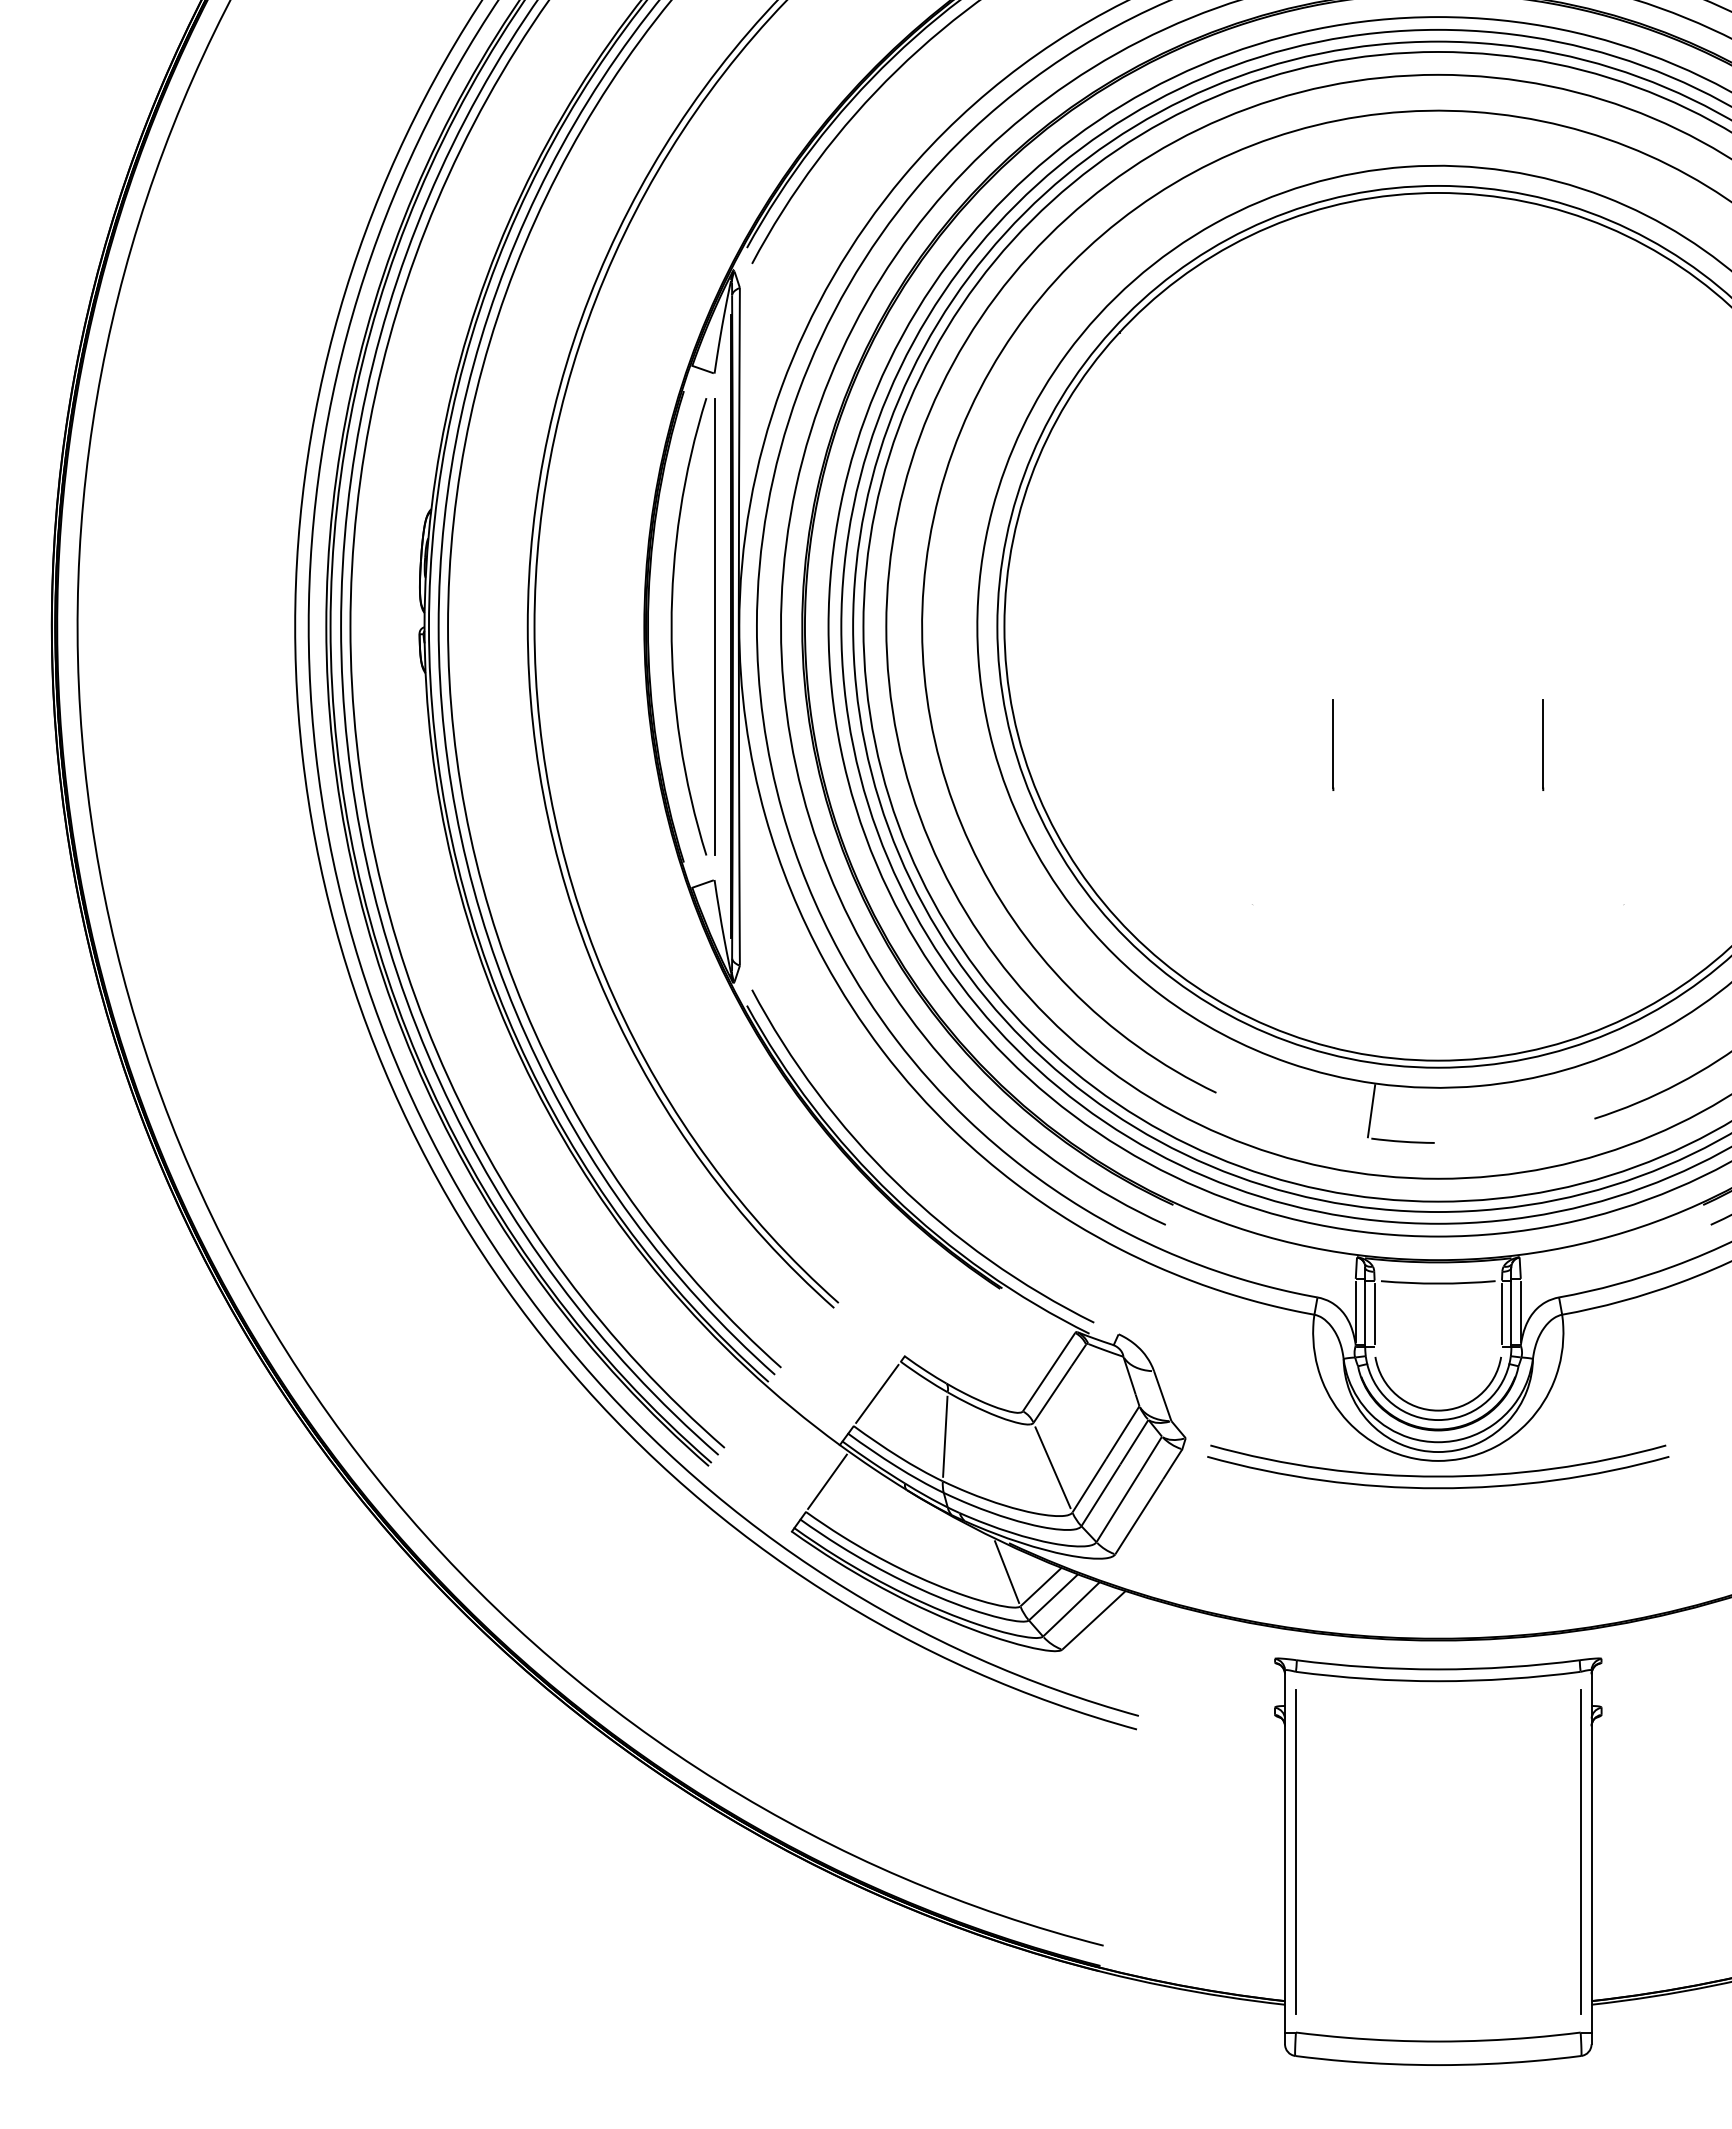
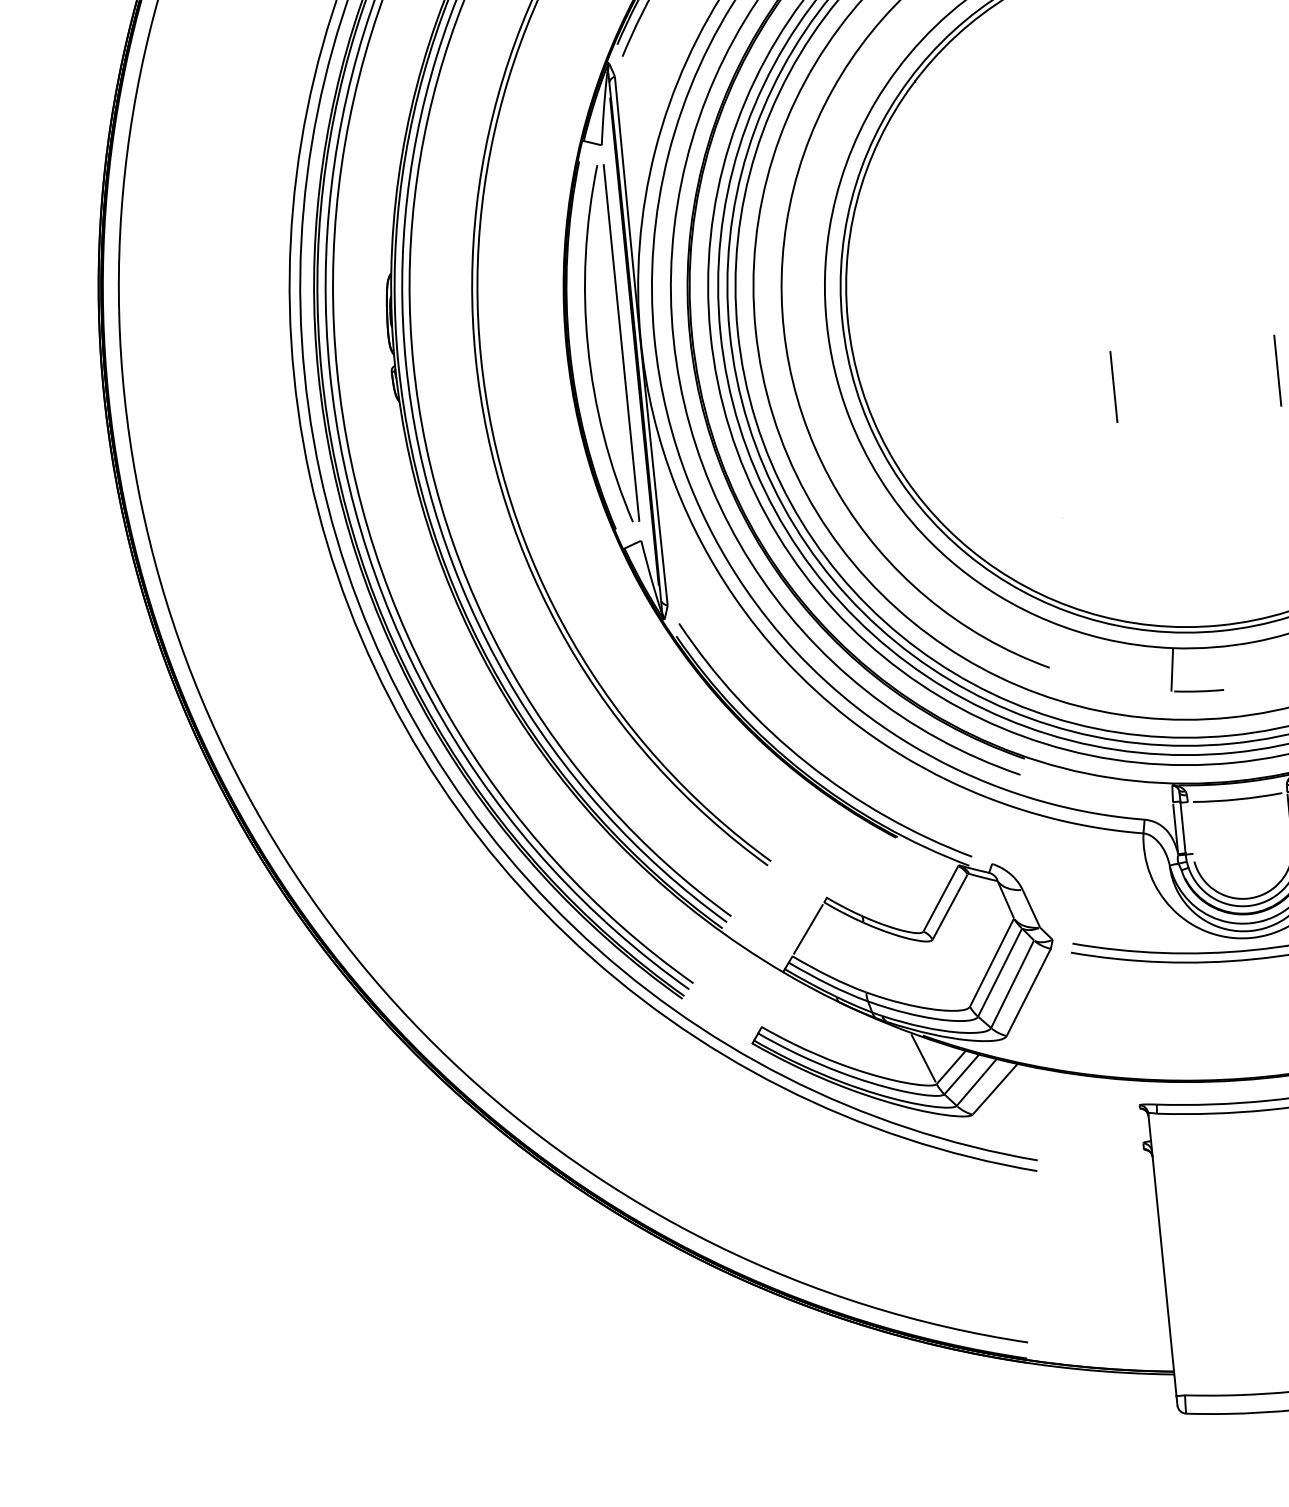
line: (1374, 1313) -> (1190, 827), removed
line: (945, 1436) -> (864, 957), removed
line: (1052, 1467) -> (950, 973), removed
line: (827, 1481) -> (776, 1001), removed
line: (1295, 1851) -> (1170, 1254), removed

